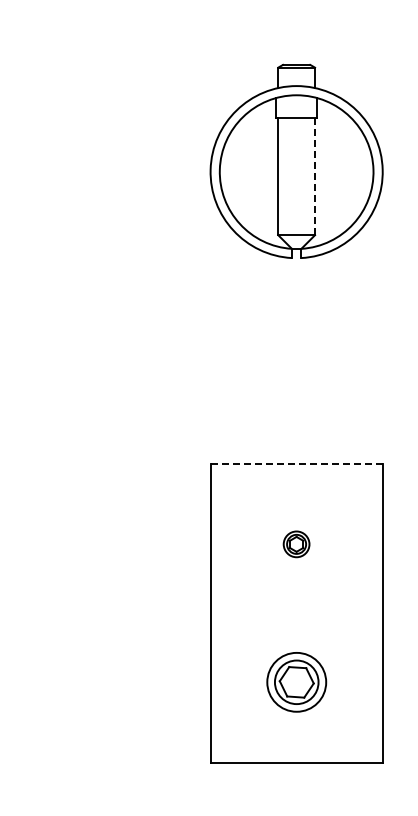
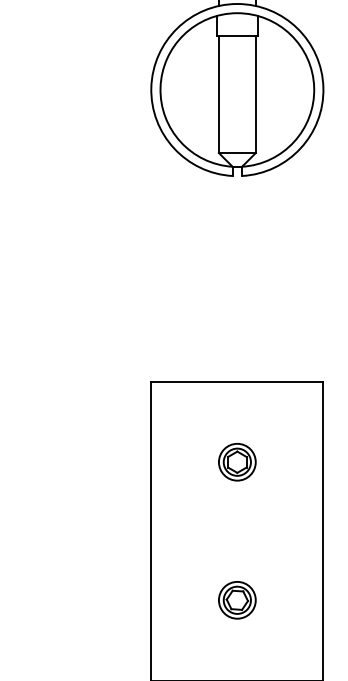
line: (315, 176) -> (256, 94), dashed -> solid
line: (296, 463) -> (237, 381), dashed -> solid
part: (296, 544) -> (237, 462), size x1.43
part: (296, 682) -> (237, 600), size x0.62

